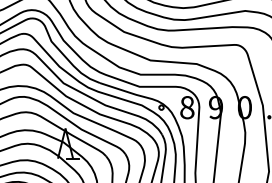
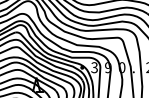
text: (187, 107) -> (94, 67), 8 -> 3

